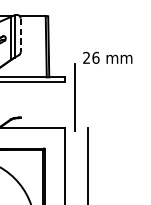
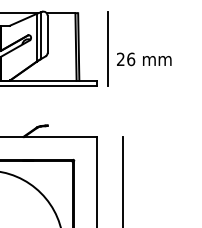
line: (20, 35) -> (47, 34), dashed -> solid
line: (74, 96) -> (107, 48), moved

